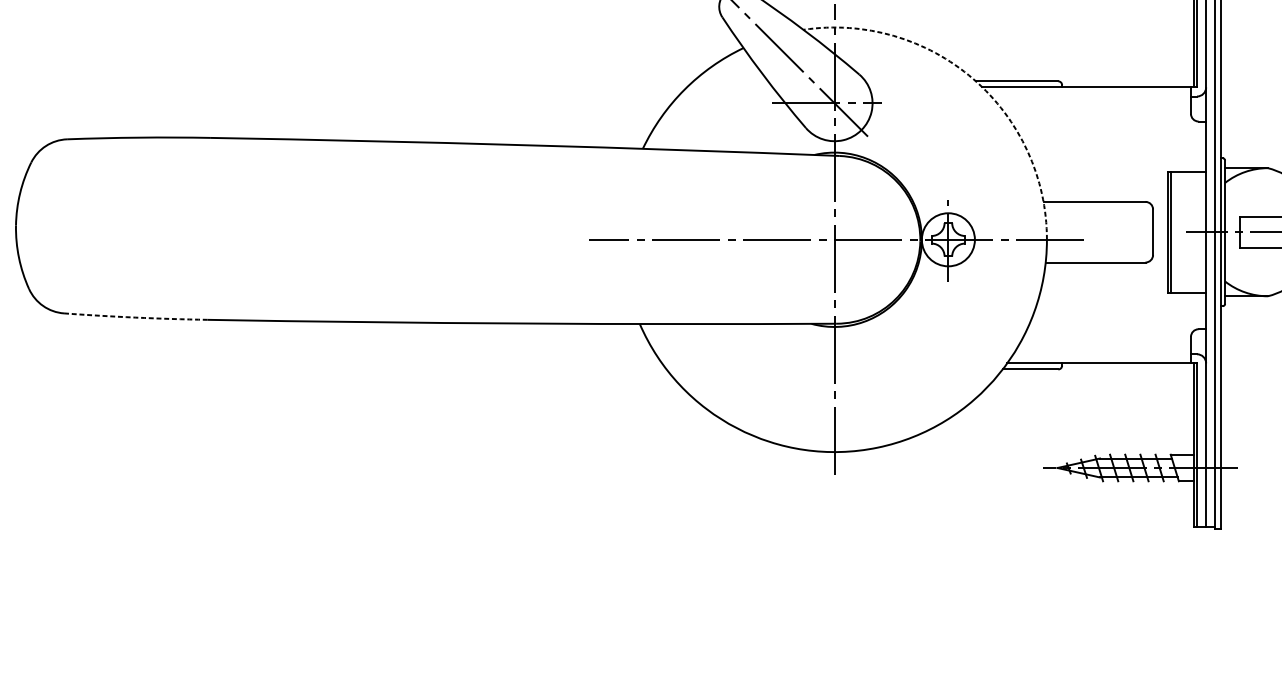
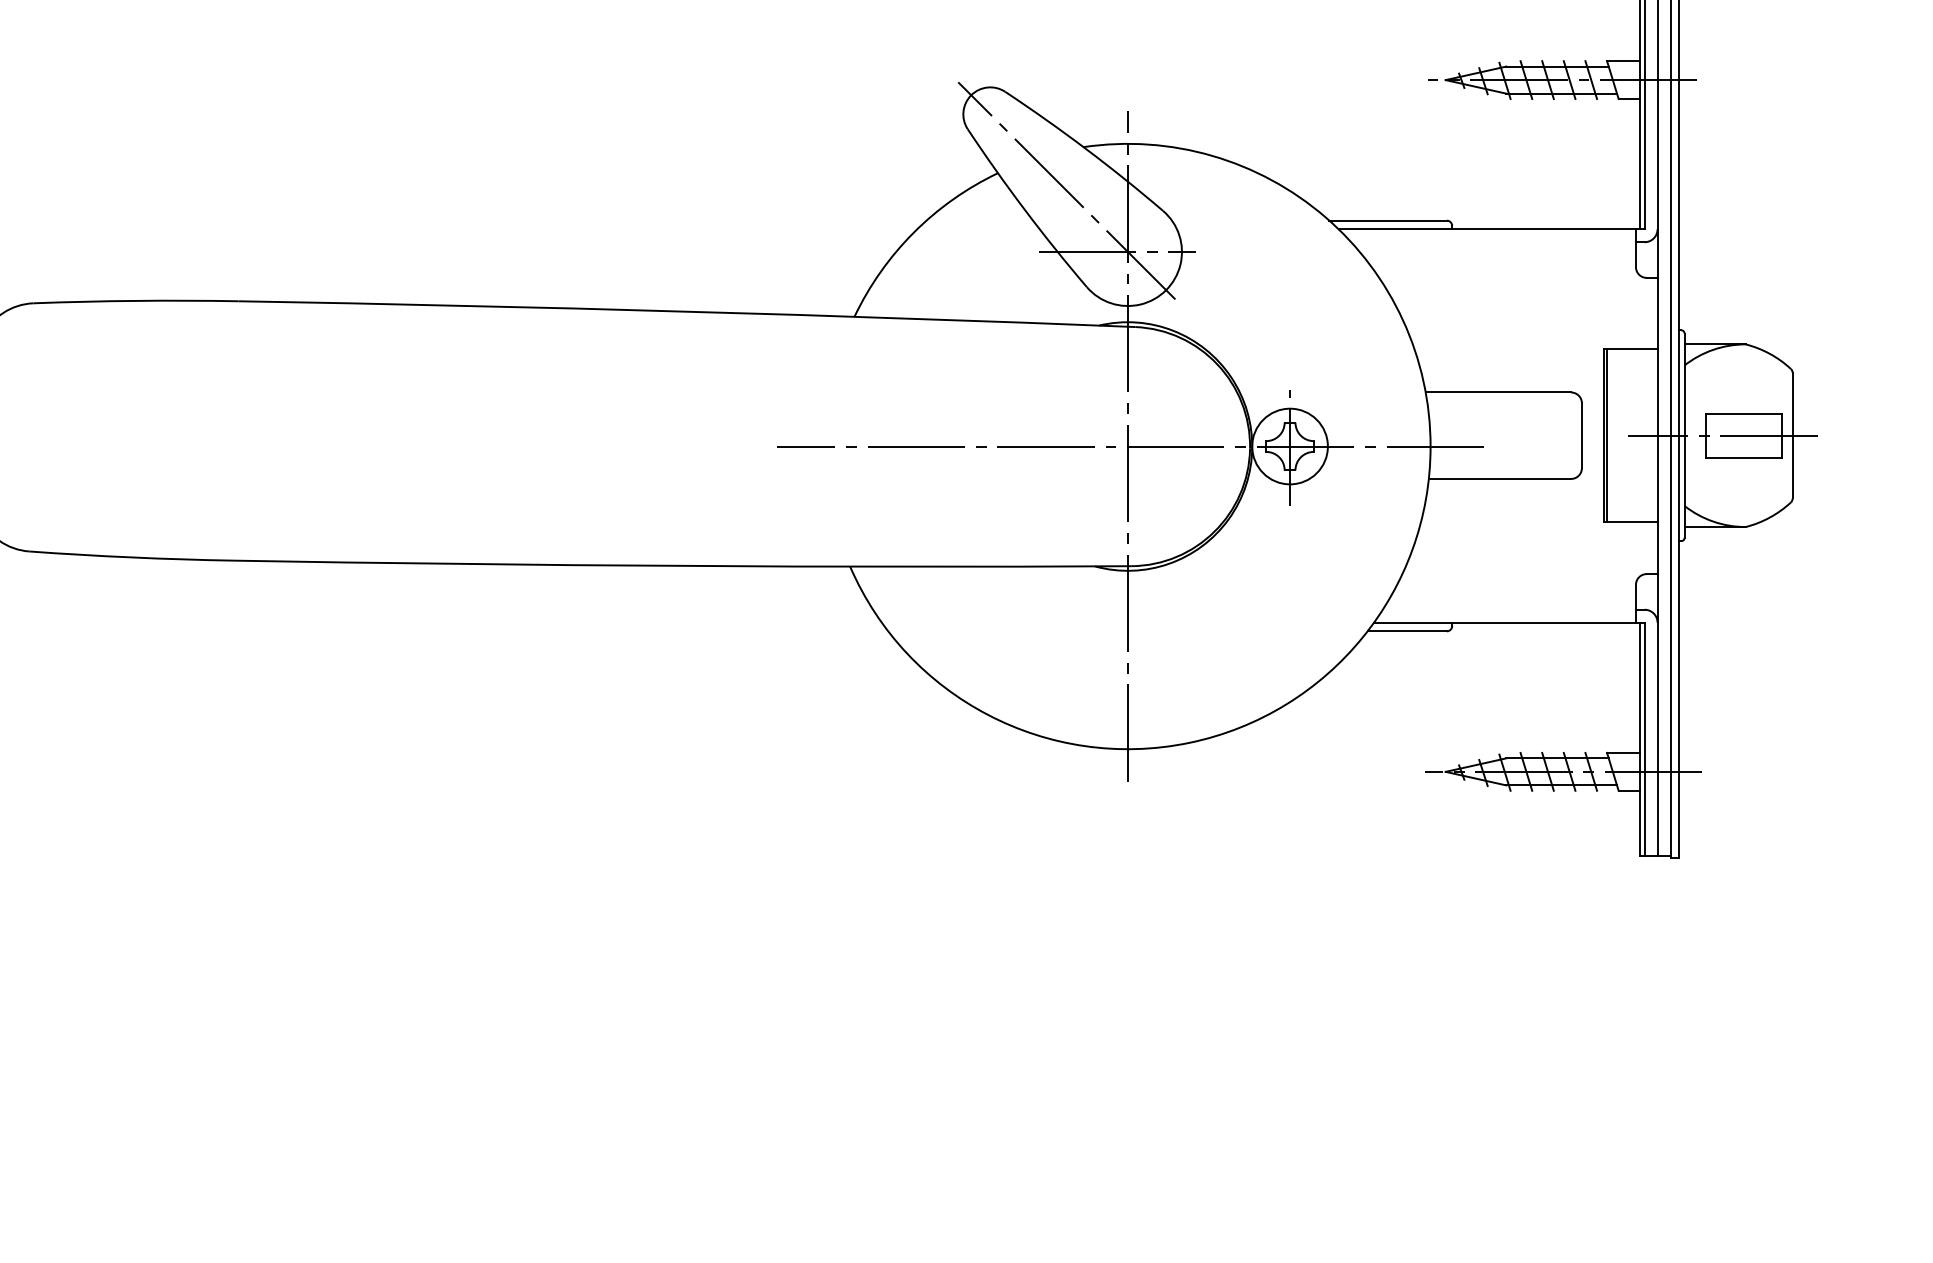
arc: (973, 79) -> (1325, 217), dashed -> solid
arc: (135, 317) -> (131, 557), dashed -> solid

